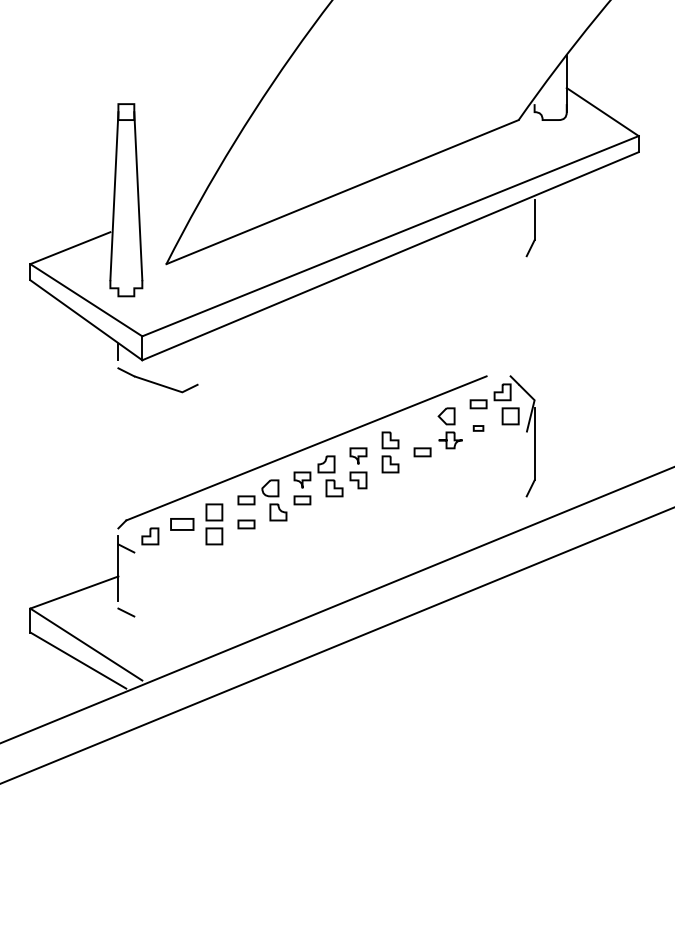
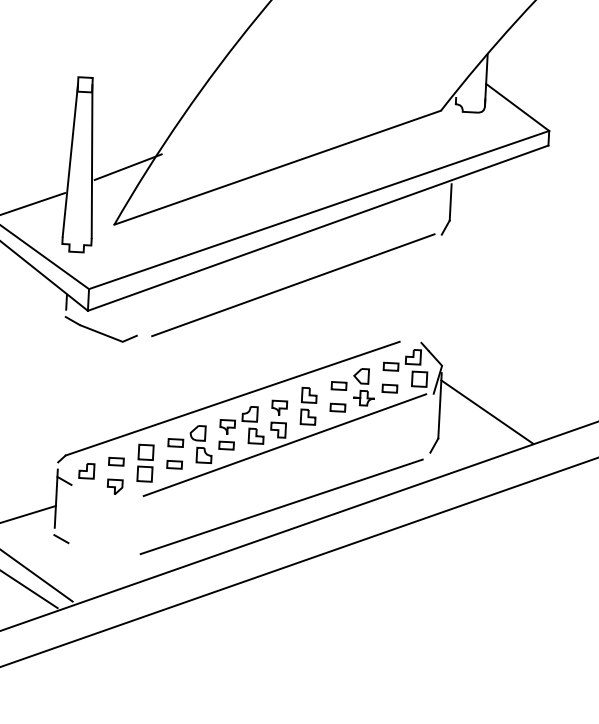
line: (178, 200) -> (128, 167), added
line: (366, 320) -> (293, 285), added
part: (422, 428) -> (338, 386), added
part: (478, 428) -> (389, 388), size x1.67
line: (586, 448) -> (486, 412), added
line: (366, 496) -> (284, 445), added
part: (182, 524) -> (116, 461), size x0.71
part: (182, 551) -> (115, 486), added
line: (366, 564) -> (281, 506), added

